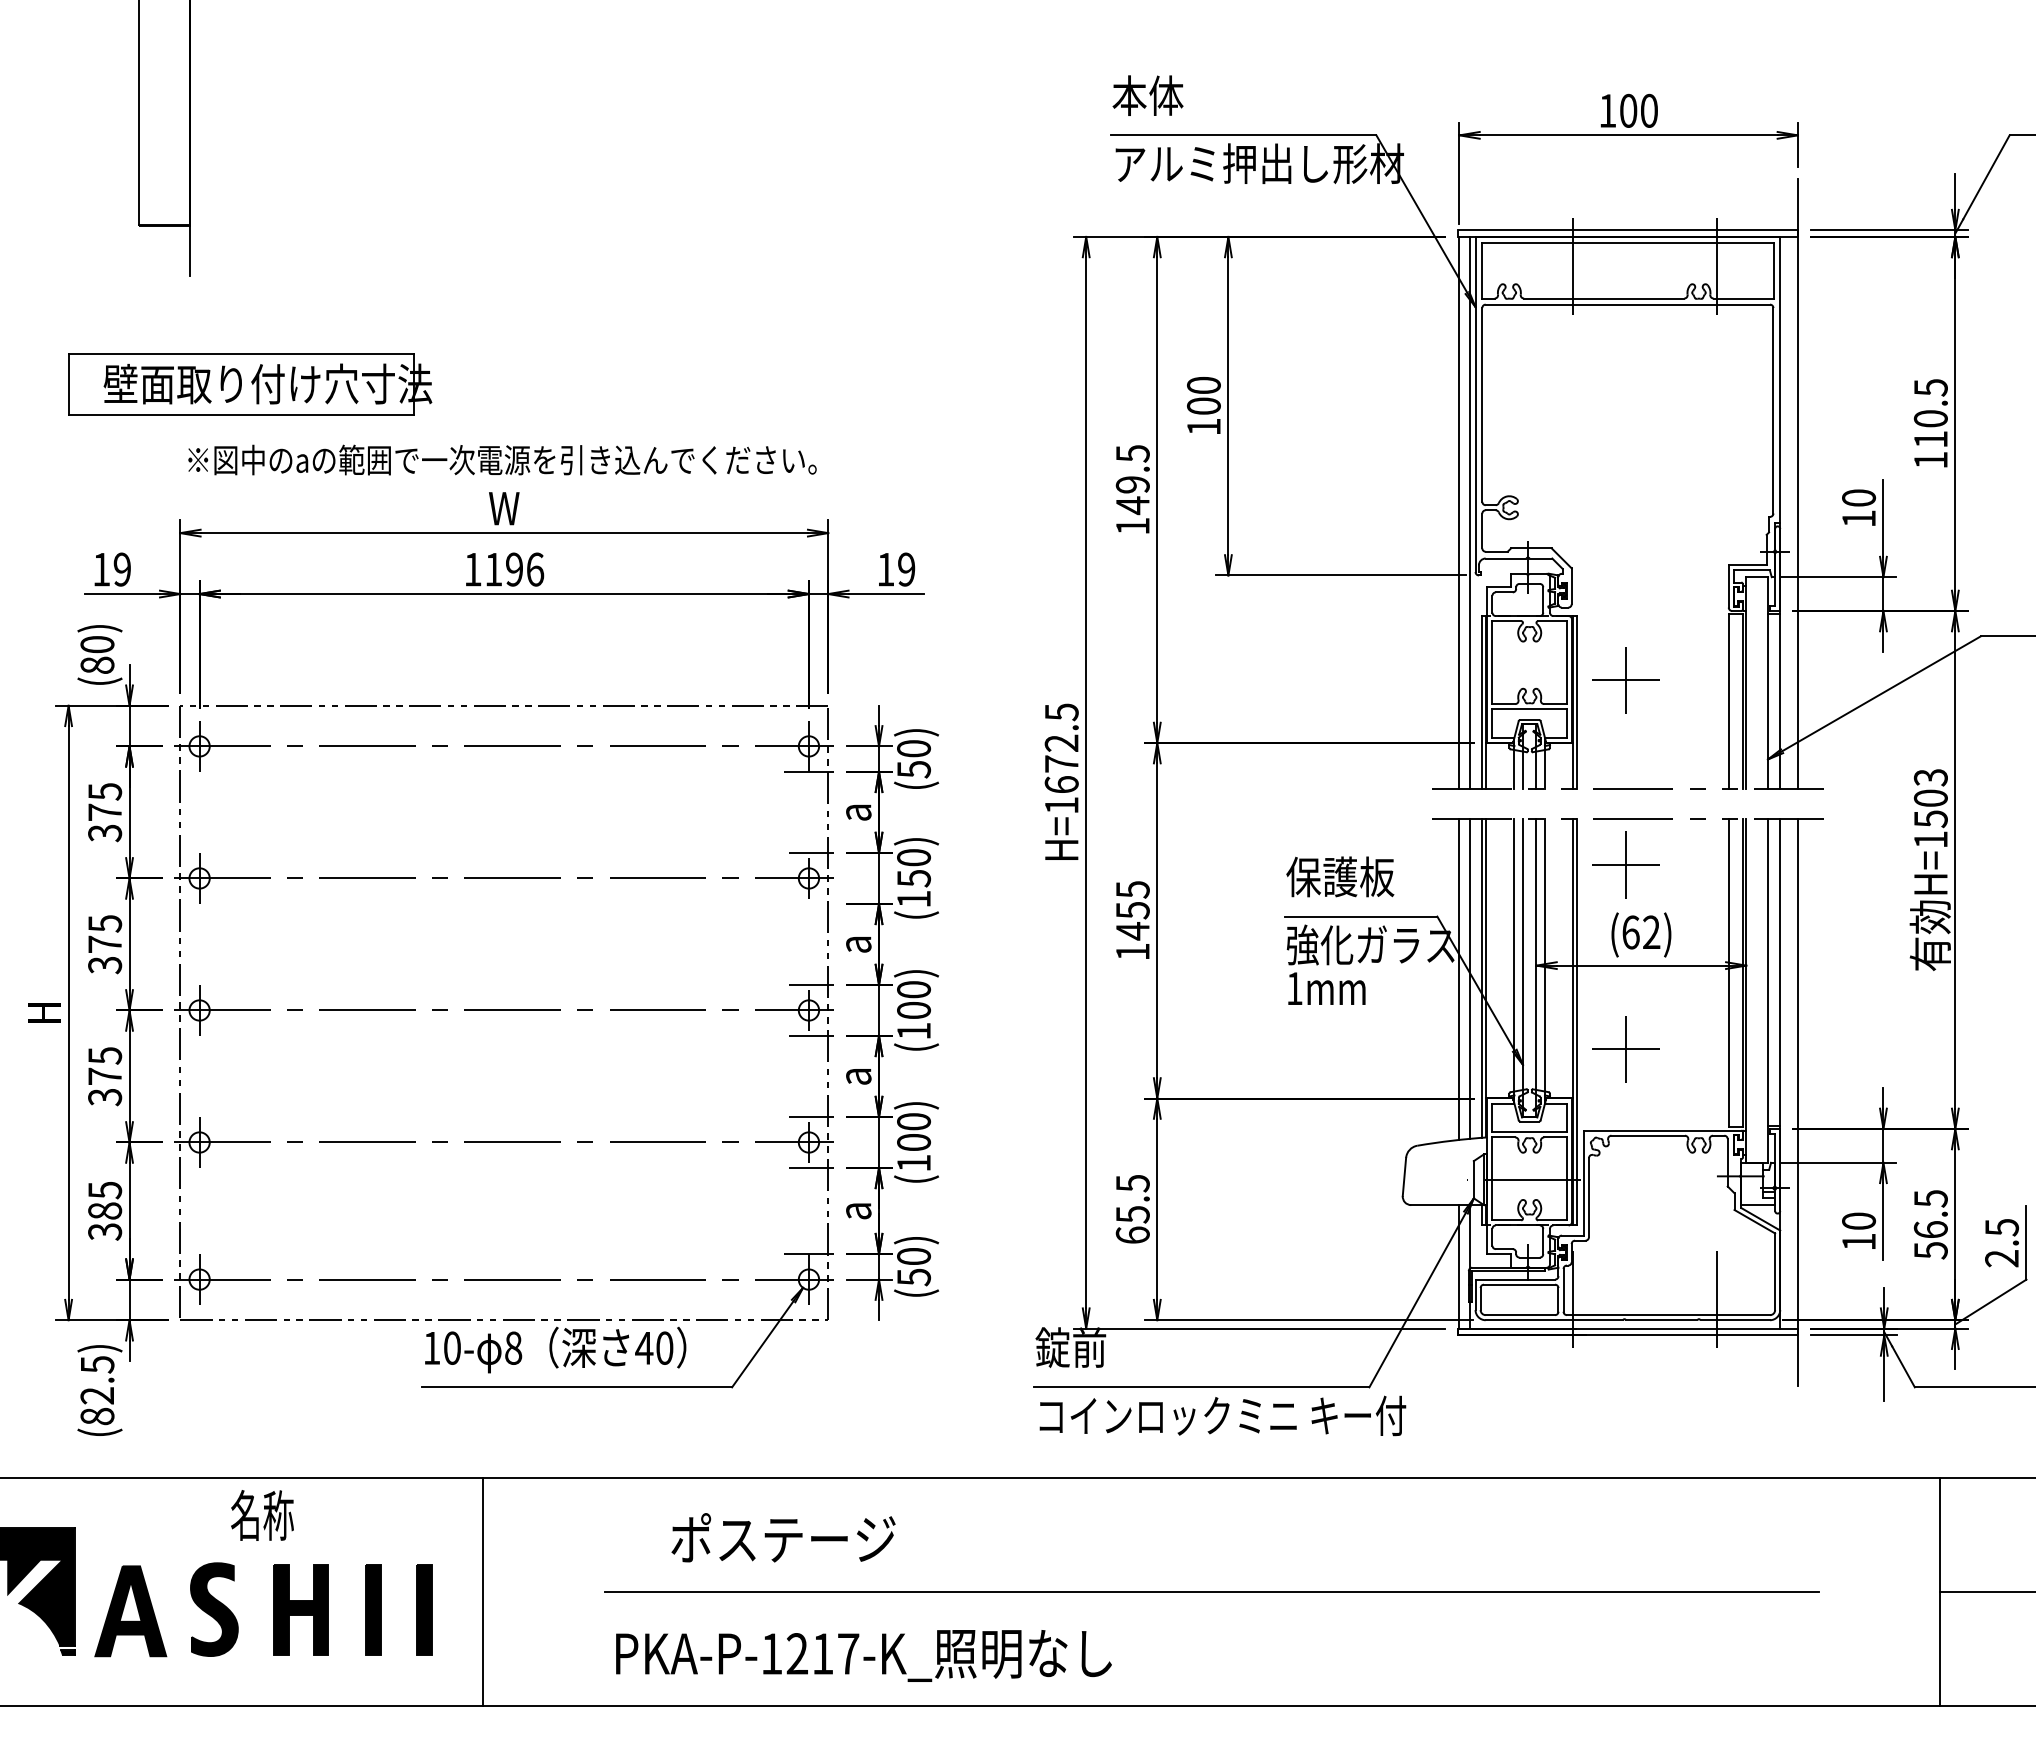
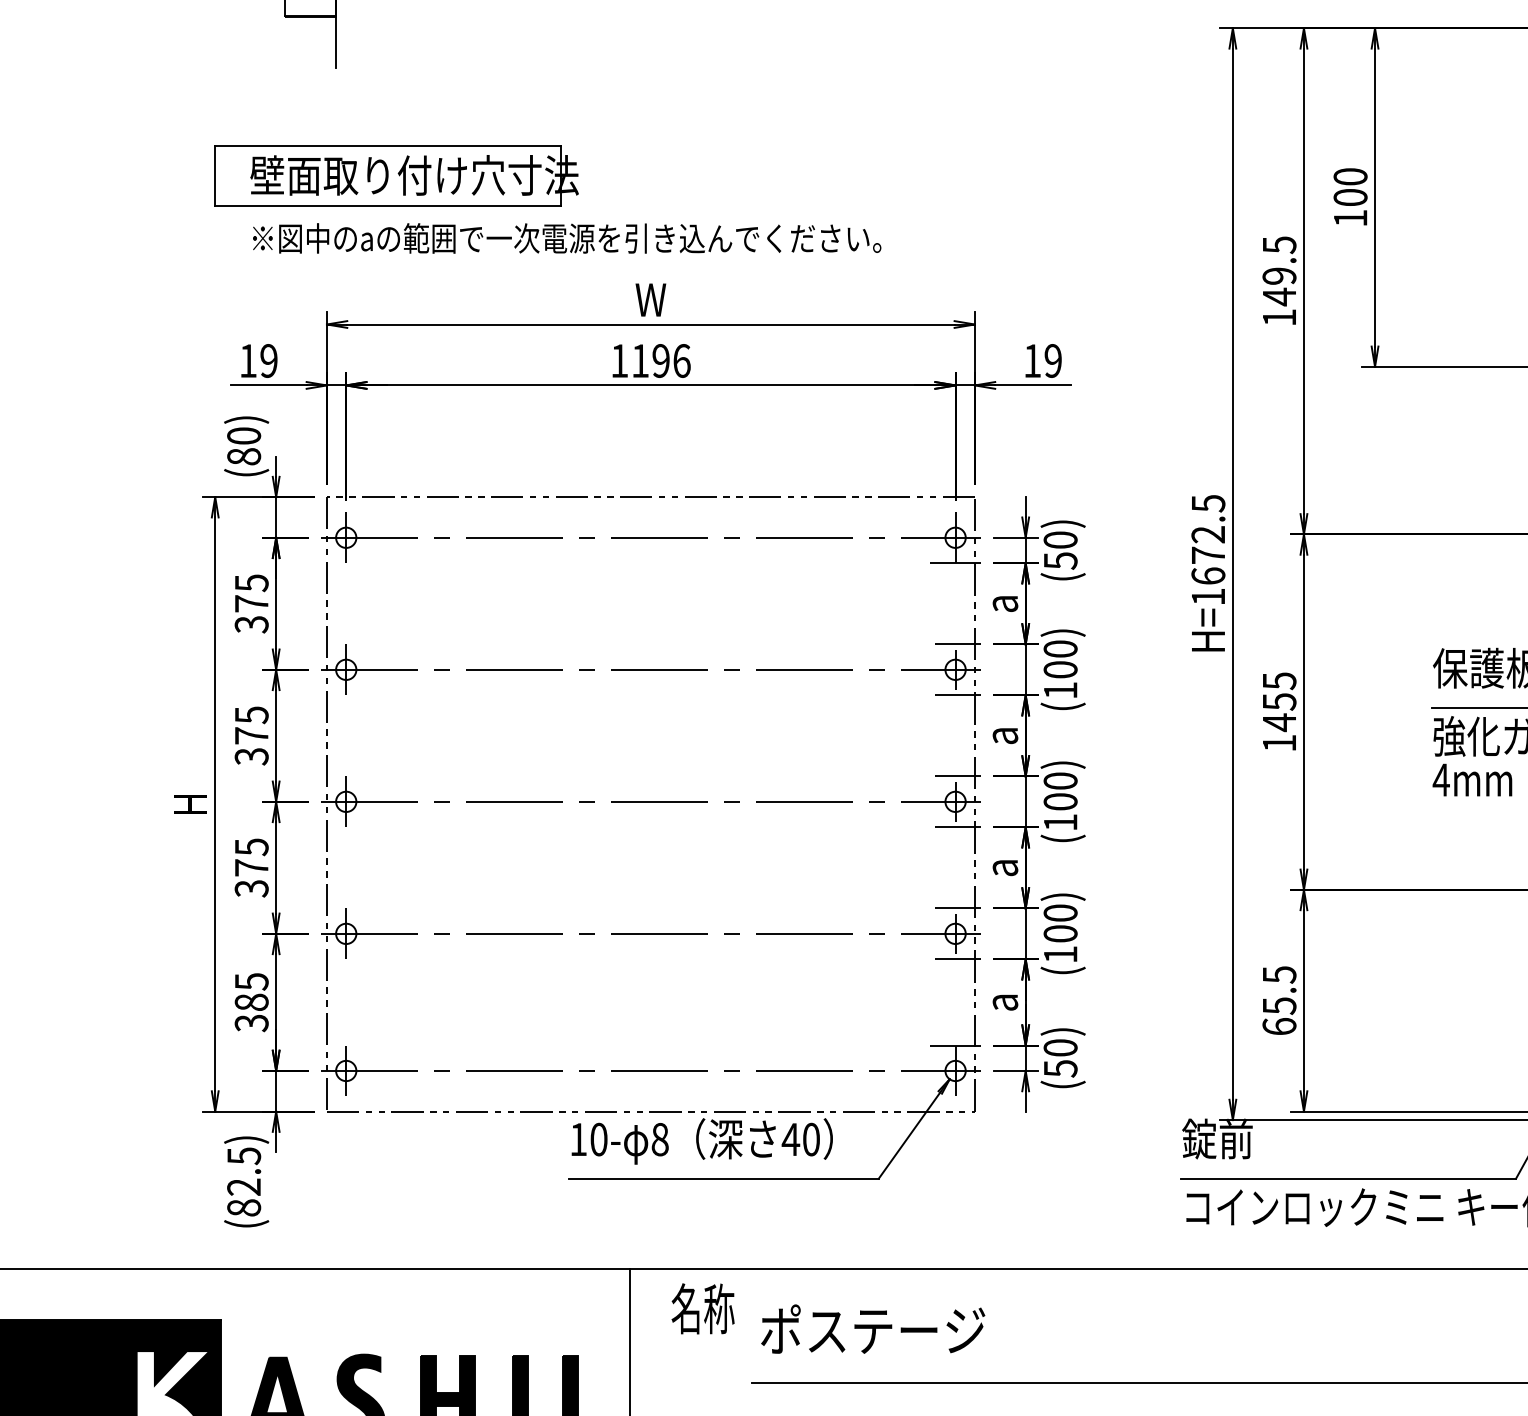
text: (502, 459) -> (567, 237), moved
text: (913, 878) -> (1060, 669), (150) -> (100)
line: (811, 903) -> (958, 694), added
text: (1294, 988) -> (1441, 779), 1mm -> 4mm
text: (262, 1515) -> (703, 1308), moved
text: (783, 1537) -> (873, 1328), moved

